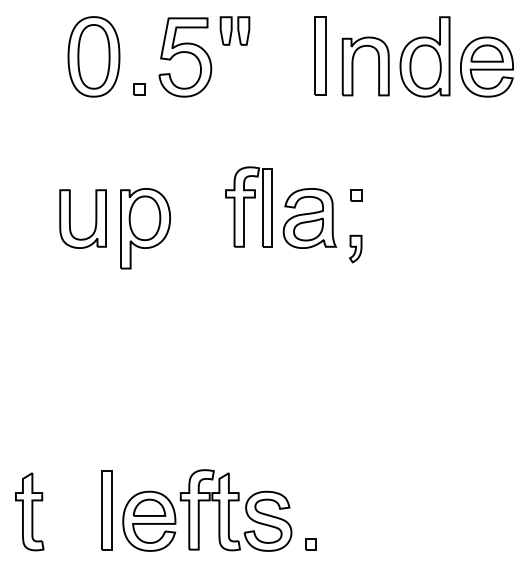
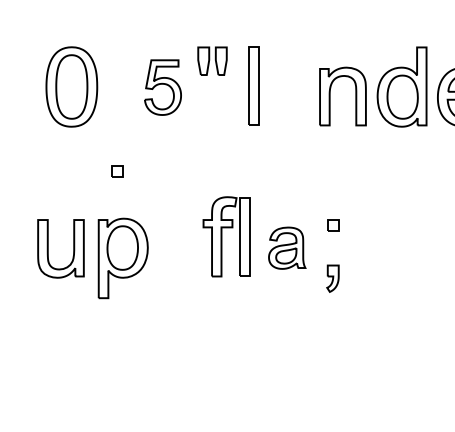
part: (320, 55) -> (253, 85), moved
part: (185, 57) -> (163, 87), size x0.7
part: (139, 89) -> (117, 171), moved
part: (309, 218) -> (286, 248), size x0.7

